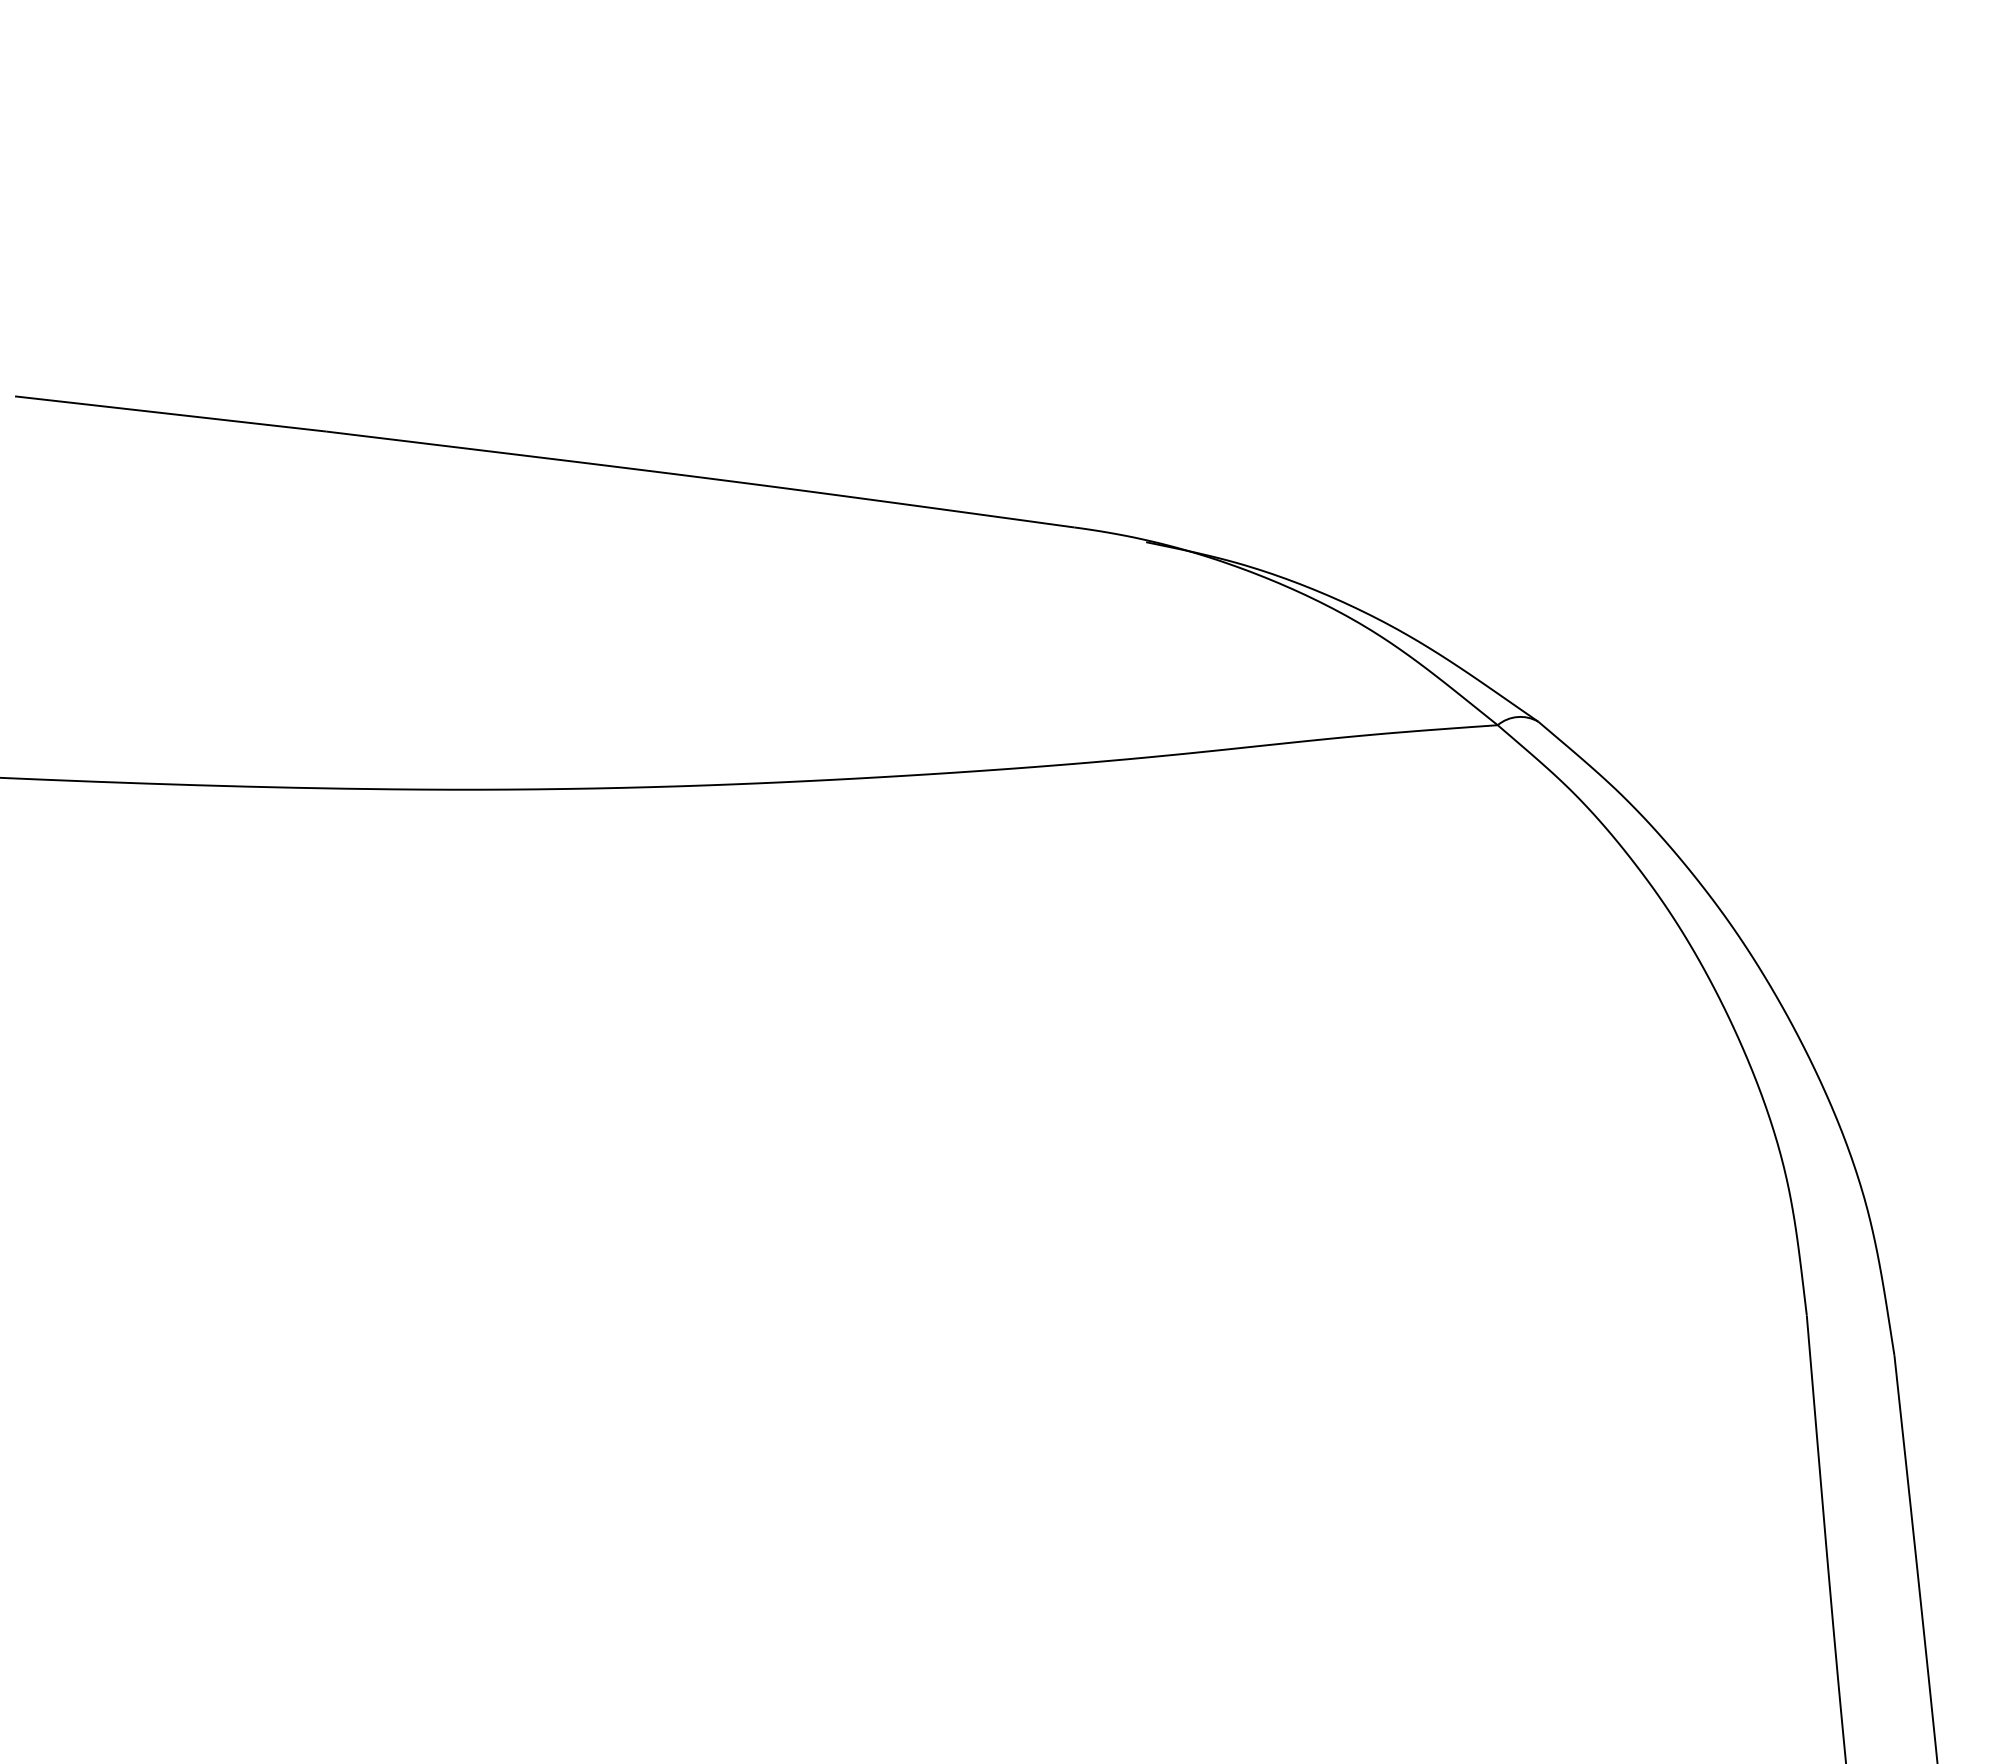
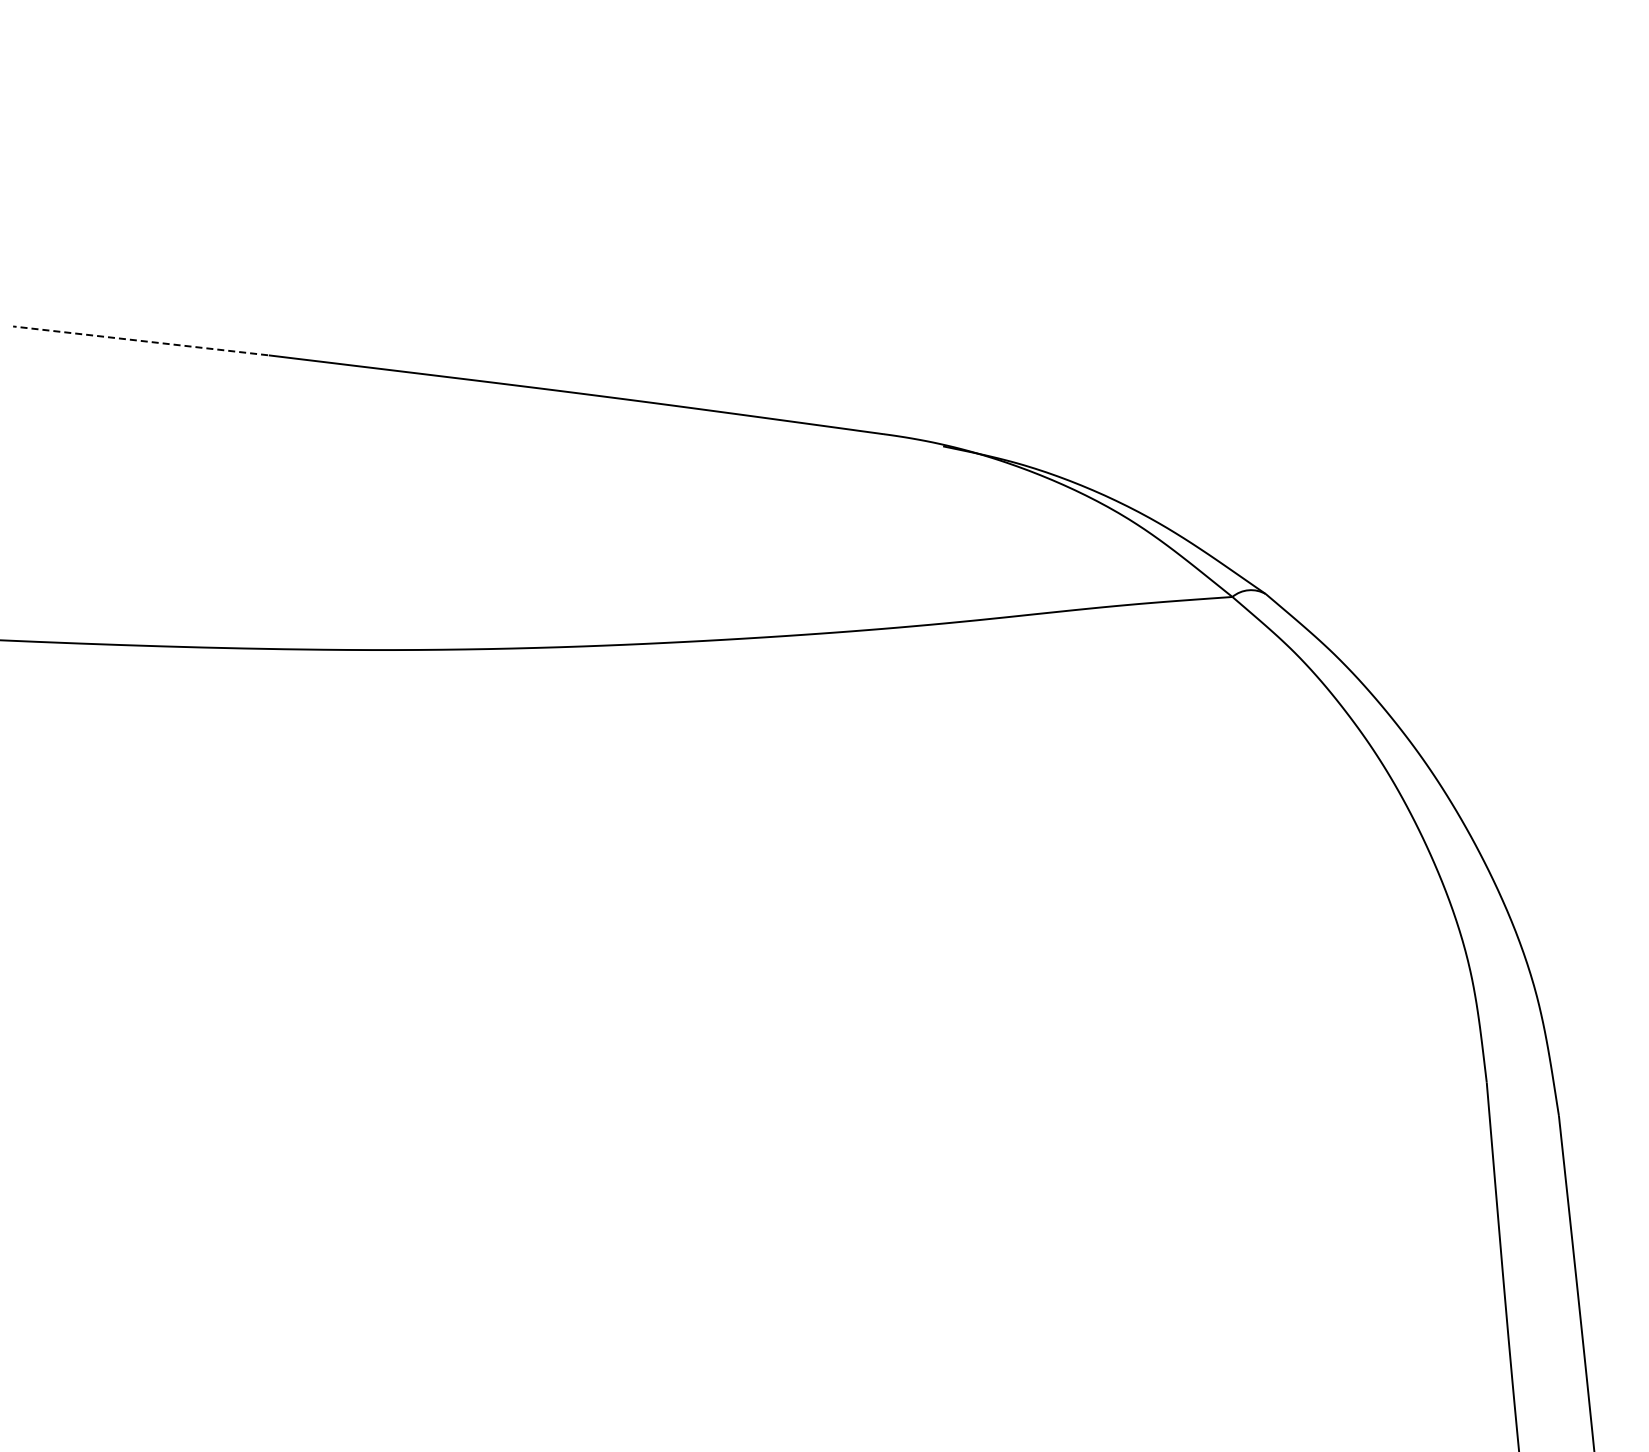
line: (170, 413) -> (140, 340), solid -> dashed

